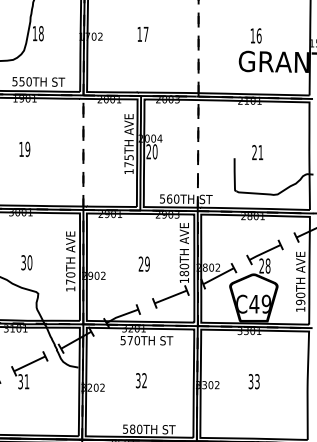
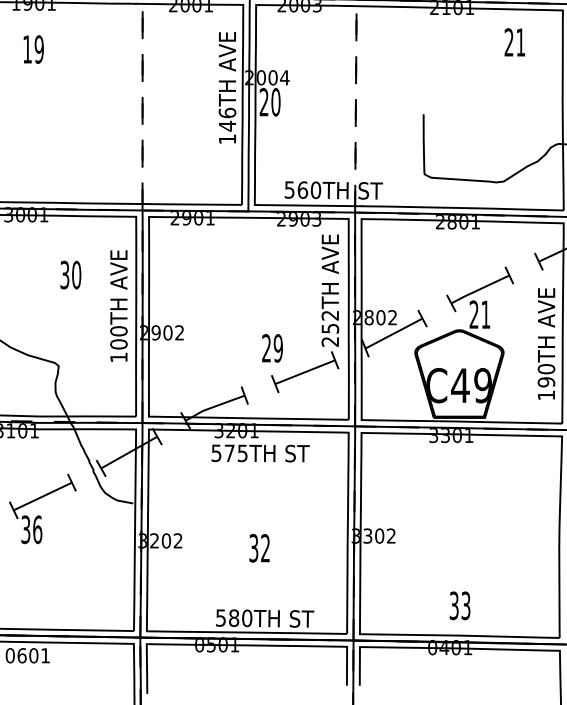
text: (24, 149) -> (33, 49), moved
text: (257, 152) -> (514, 42), moved
text: (128, 160) -> (226, 118), 175TH -> 146TH
text: (26, 262) -> (70, 274), moved
text: (143, 263) -> (271, 347), moved
text: (267, 265) -> (484, 313), 28 -> 21
text: (184, 273) -> (330, 328), 180TH -> 252TH
text: (70, 281) -> (118, 343), 170TH -> 100TH
text: (137, 340) -> (243, 453), 570TH -> 575TH
text: (141, 380) -> (259, 547), moved
text: (26, 381) -> (36, 529), 31 -> 36
text: (253, 381) -> (458, 605), moved

